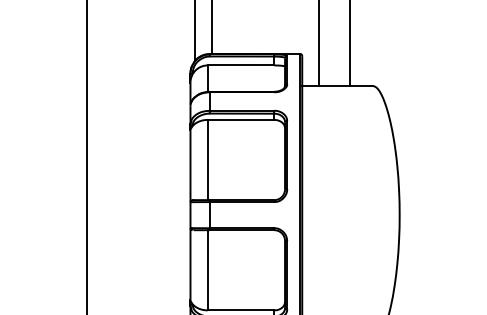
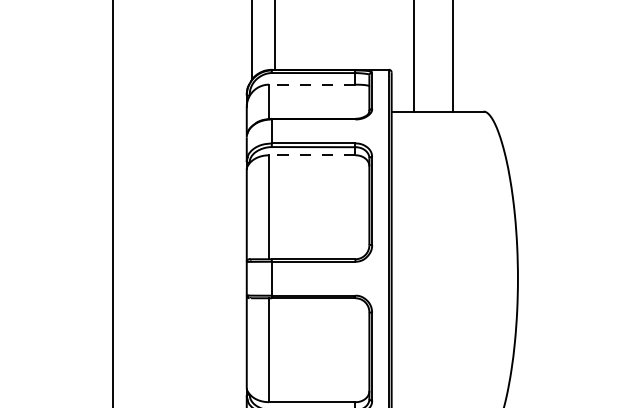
line: (240, 65) -> (311, 84), solid -> dashed
line: (240, 119) -> (311, 154), solid -> dashed

